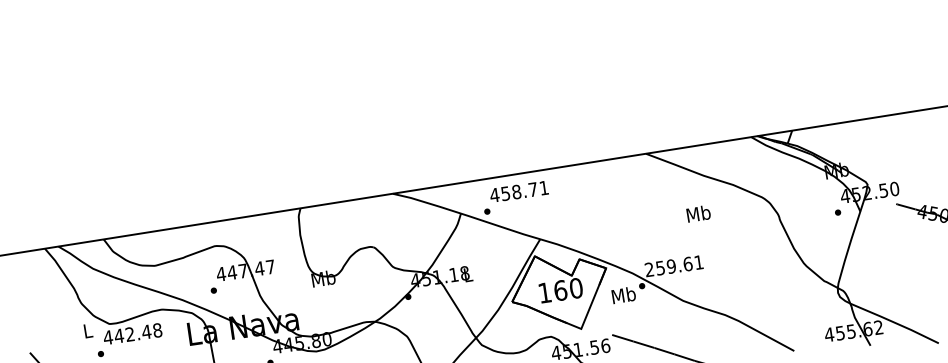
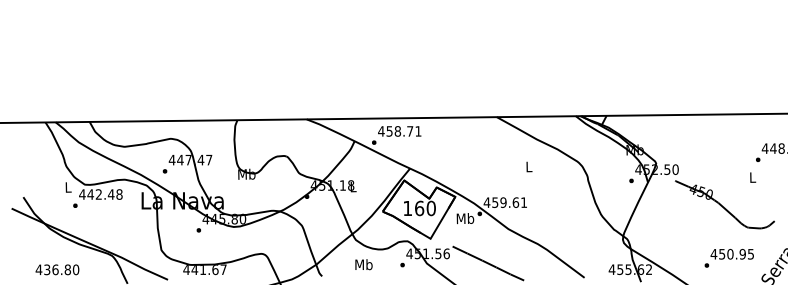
text: (697, 213) -> (528, 166), Mb -> L
text: (648, 269) -> (486, 202), 259.61 -> 459.61

